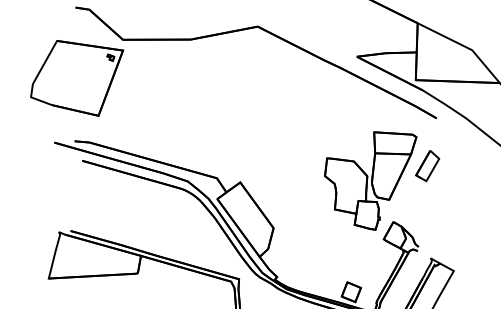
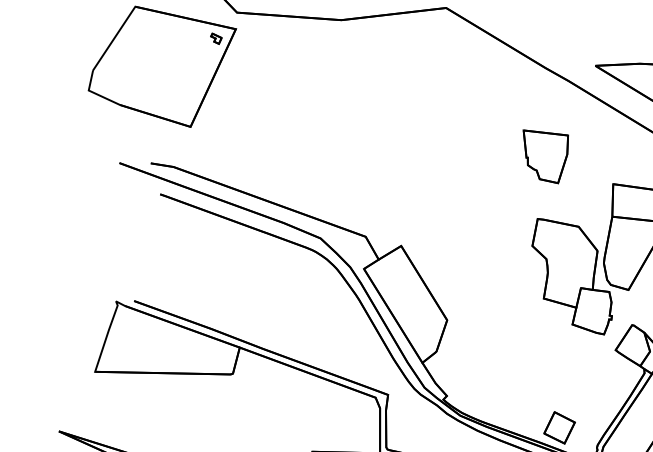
part: (327, 118) -> (542, 157), added

